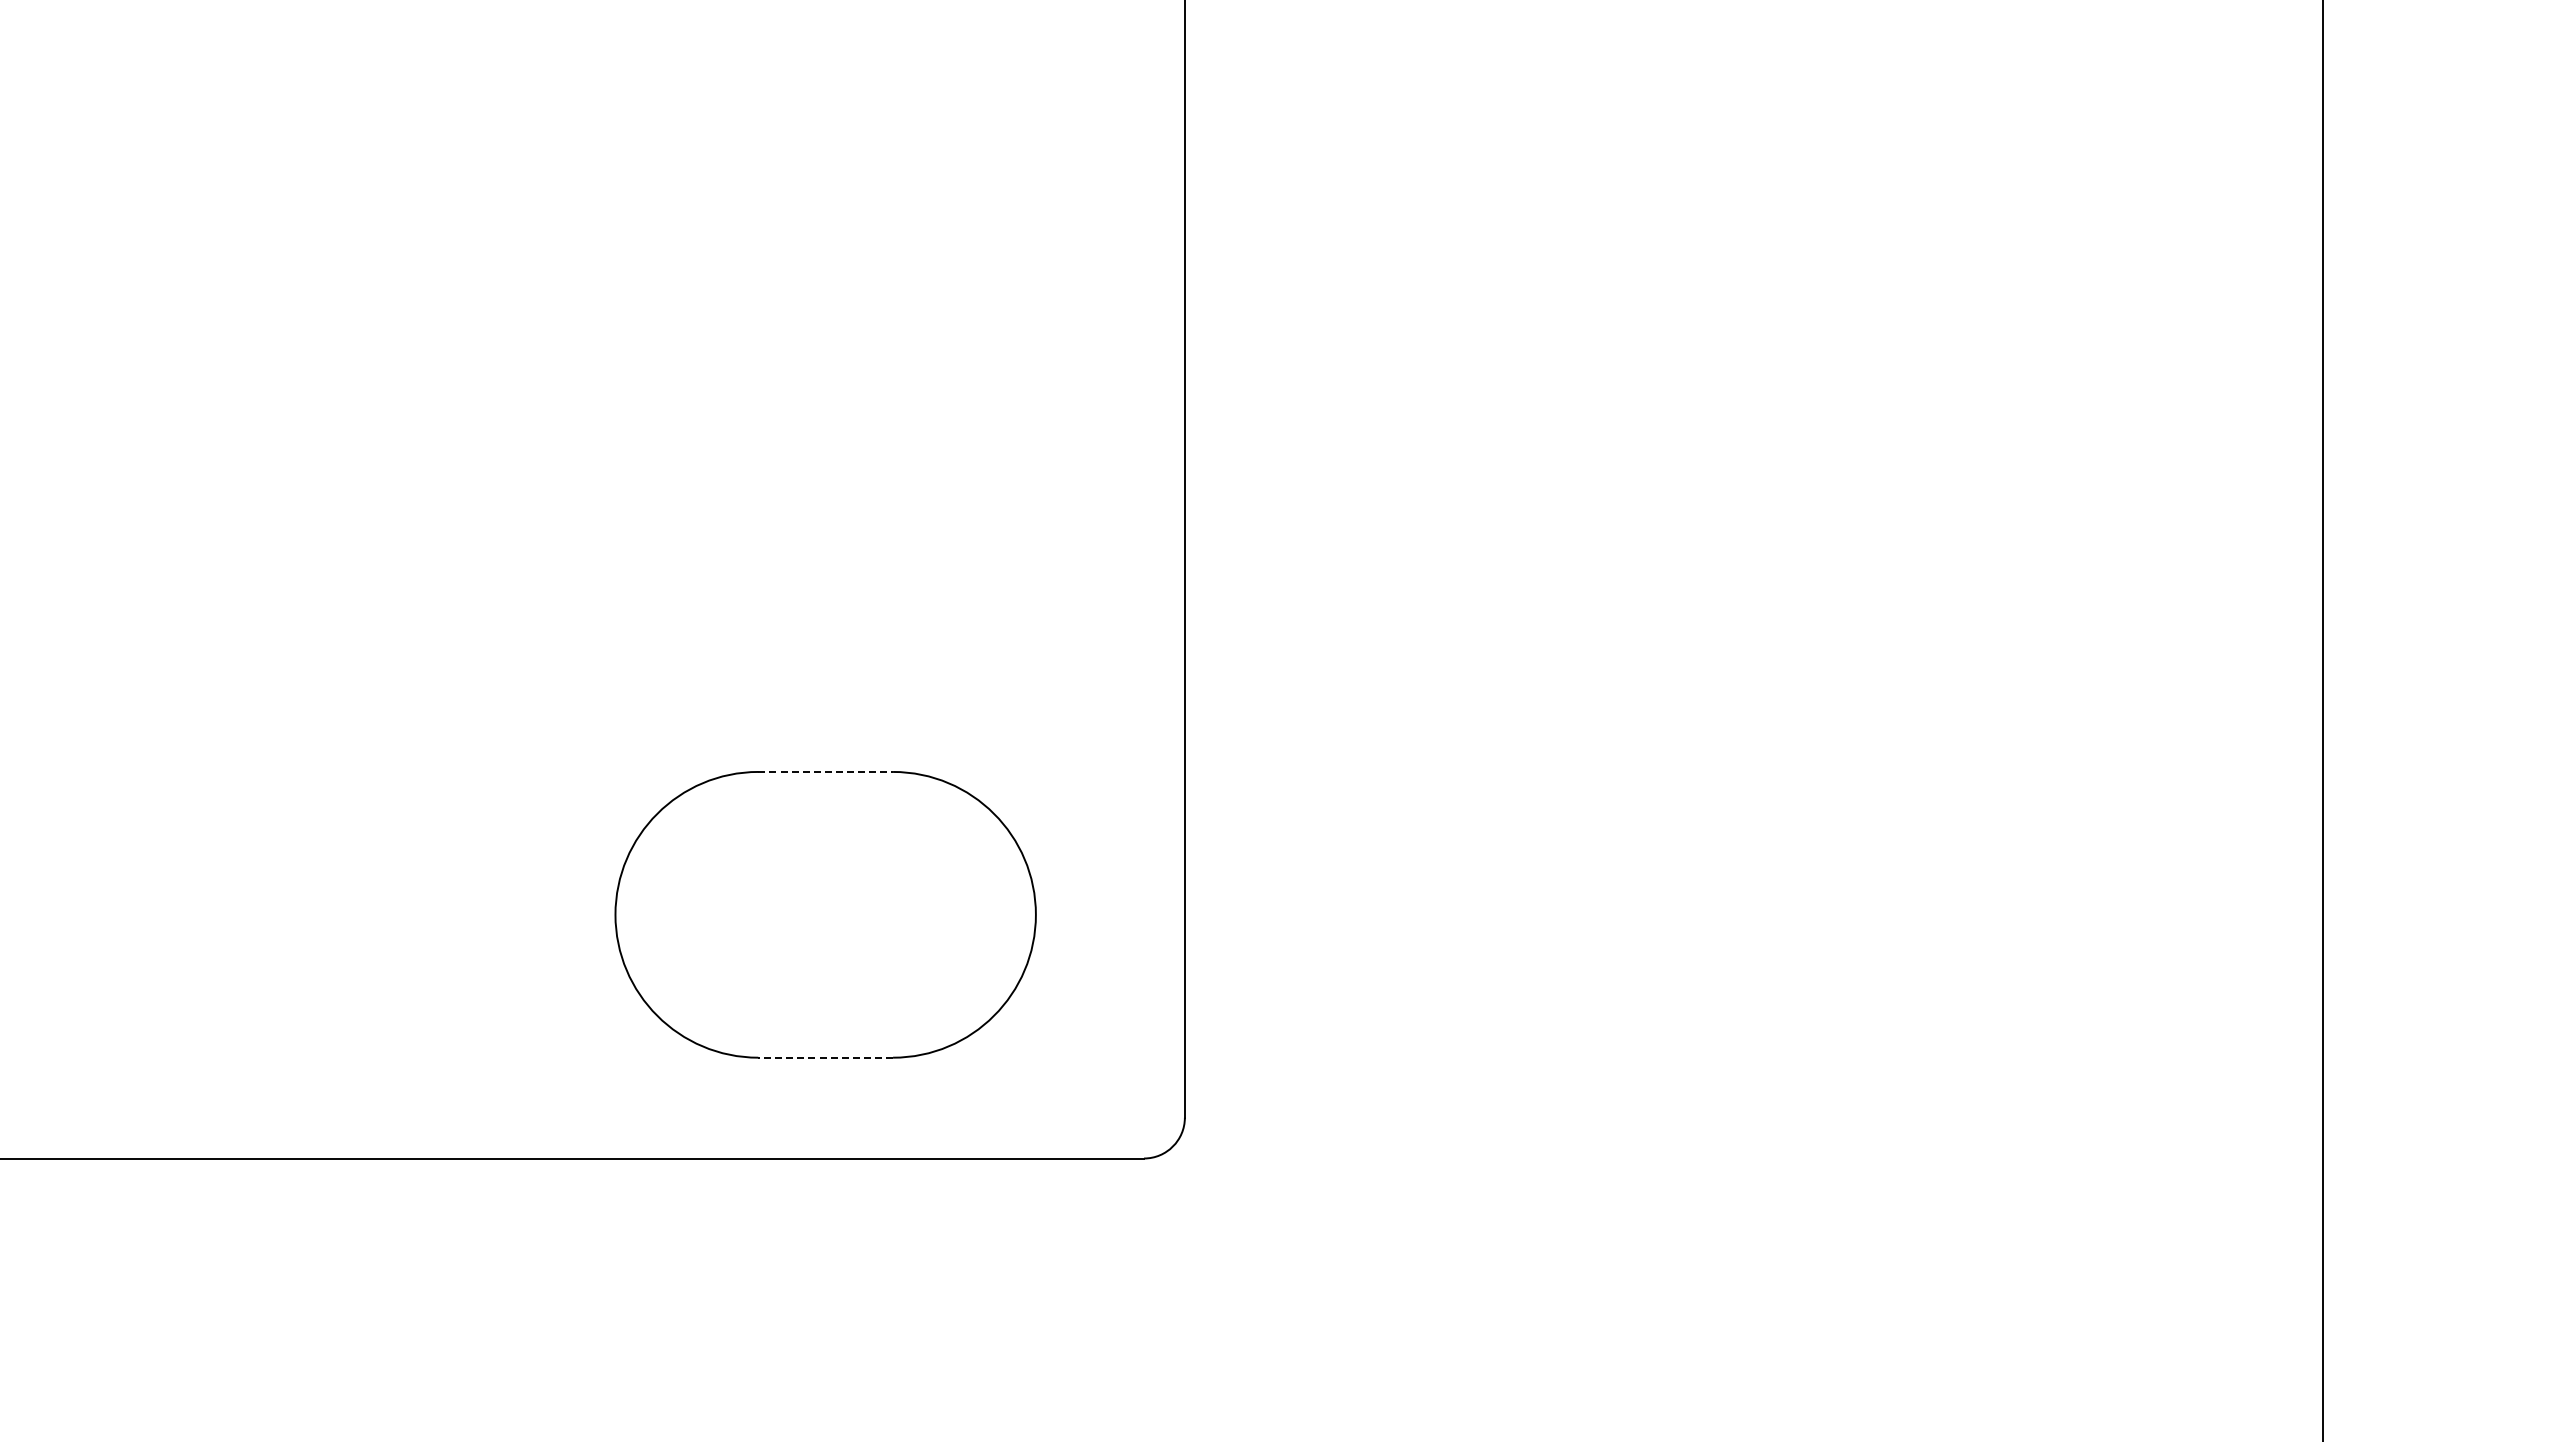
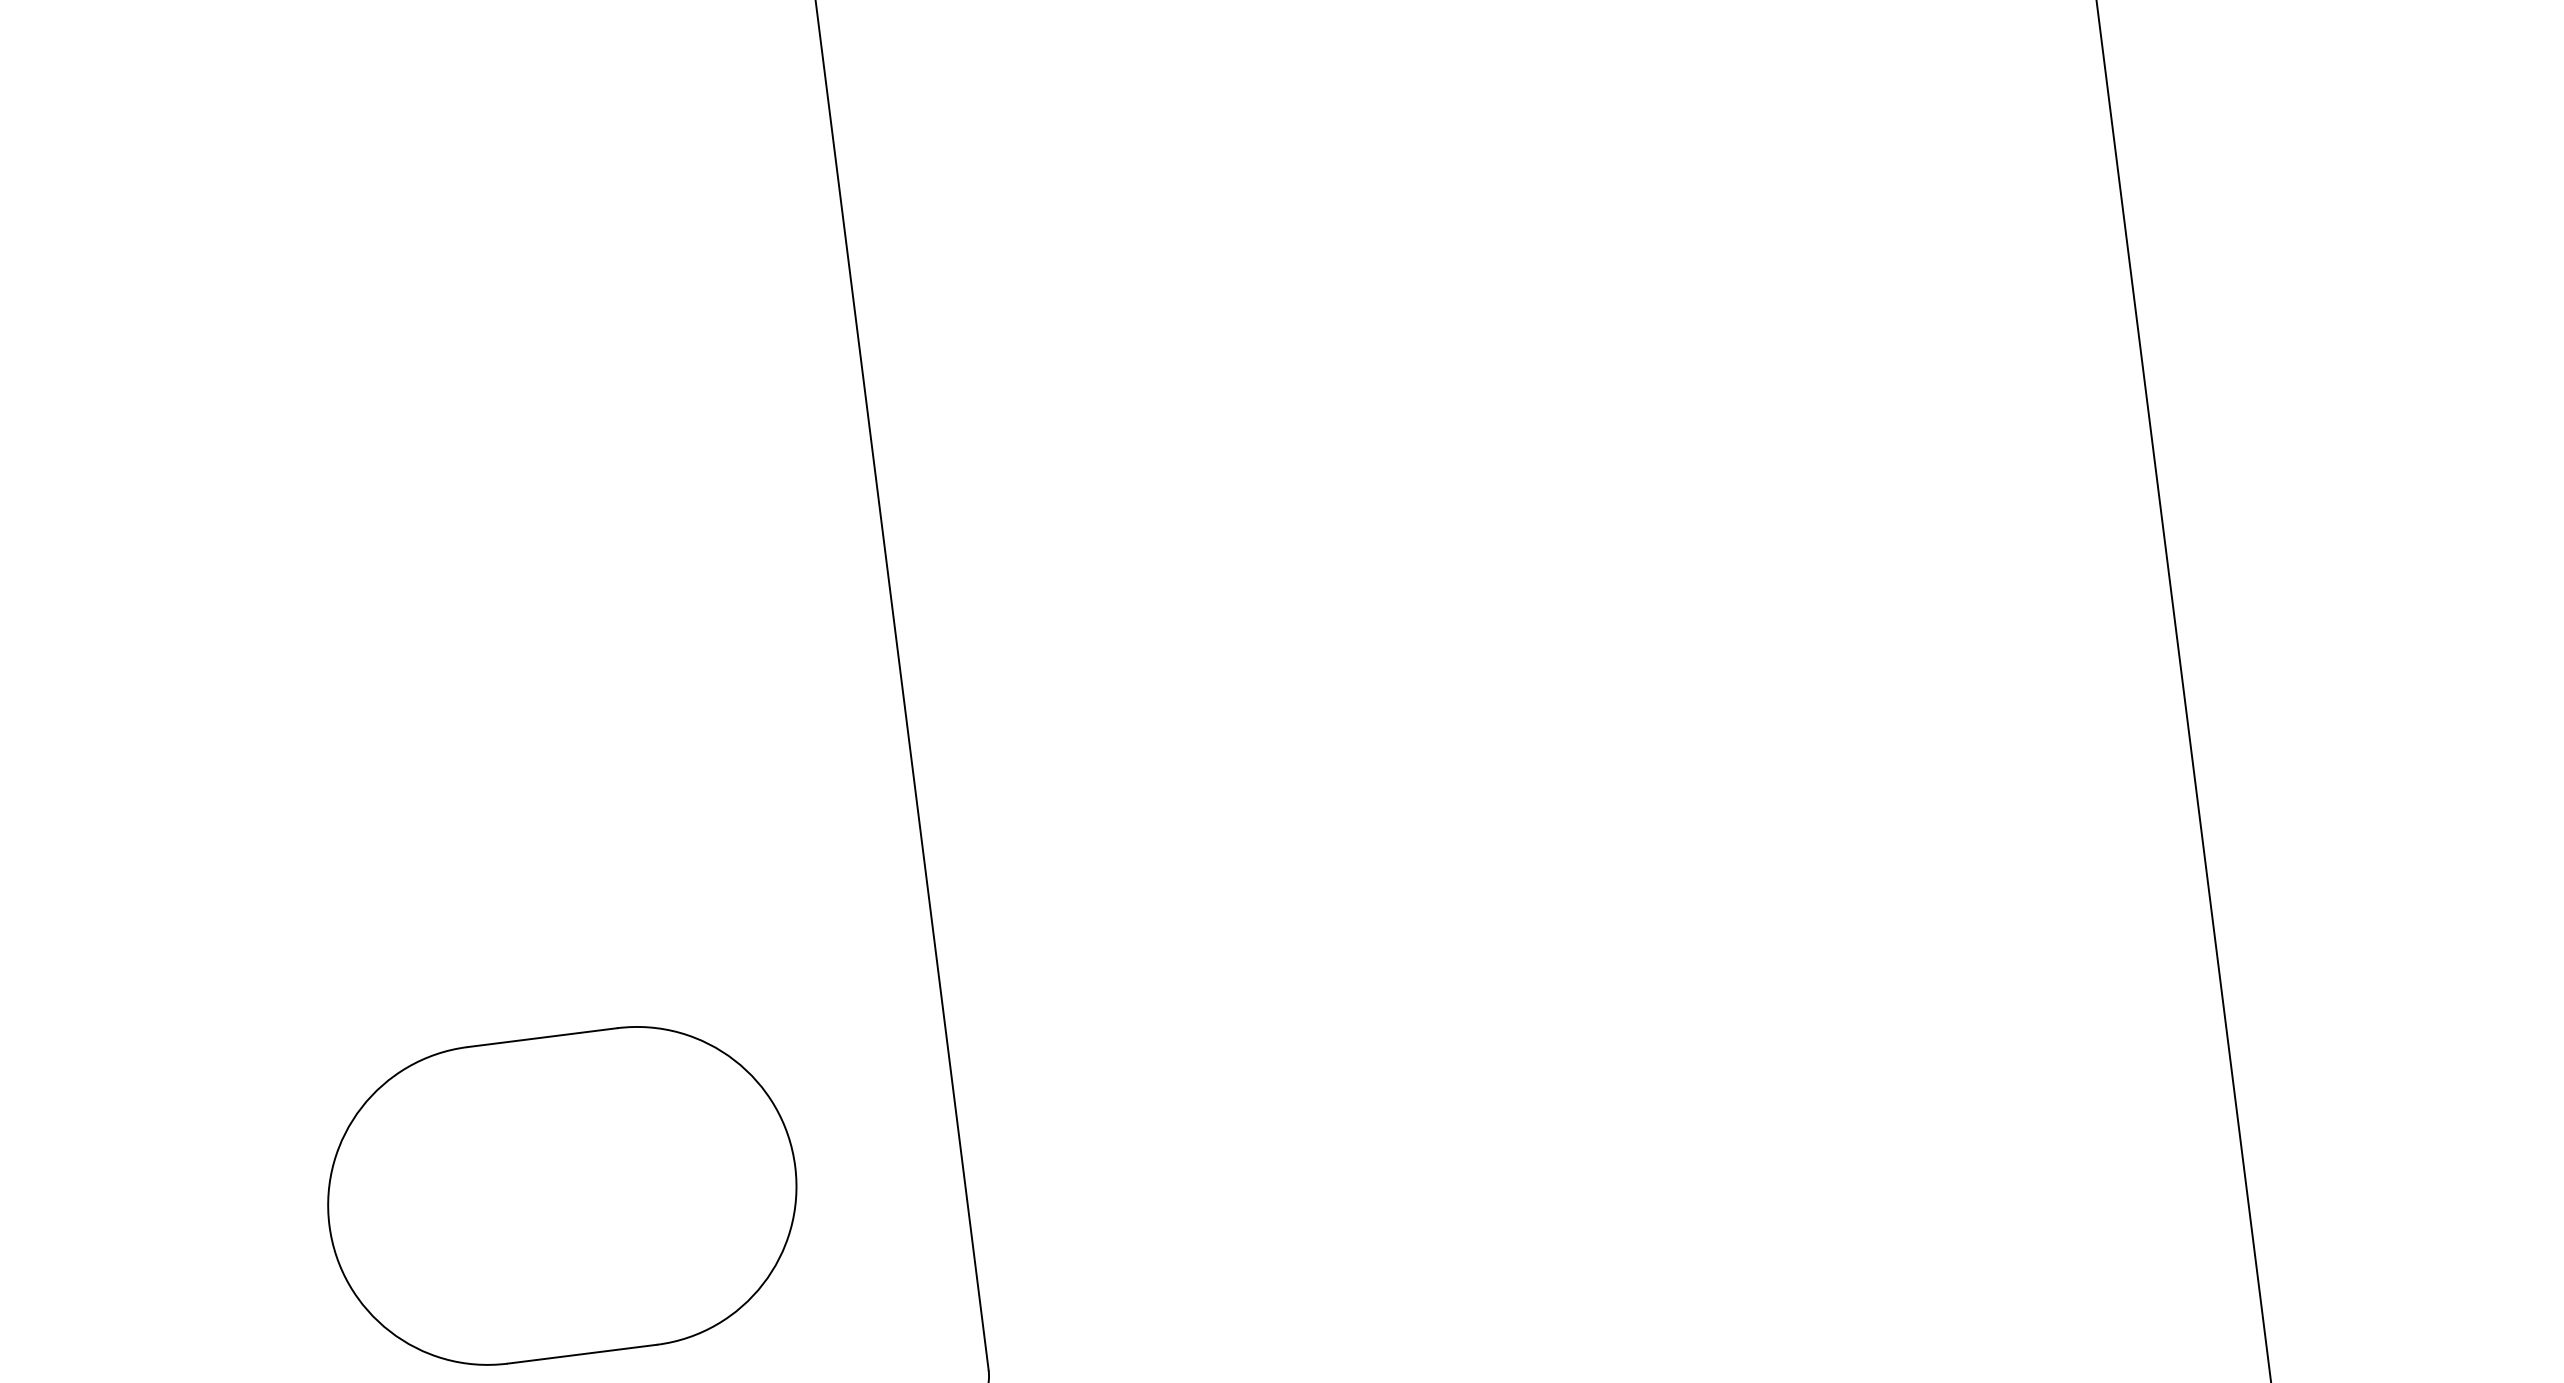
line: (826, 771) -> (543, 1037), dashed -> solid
line: (825, 1057) -> (582, 1354), dashed -> solid

